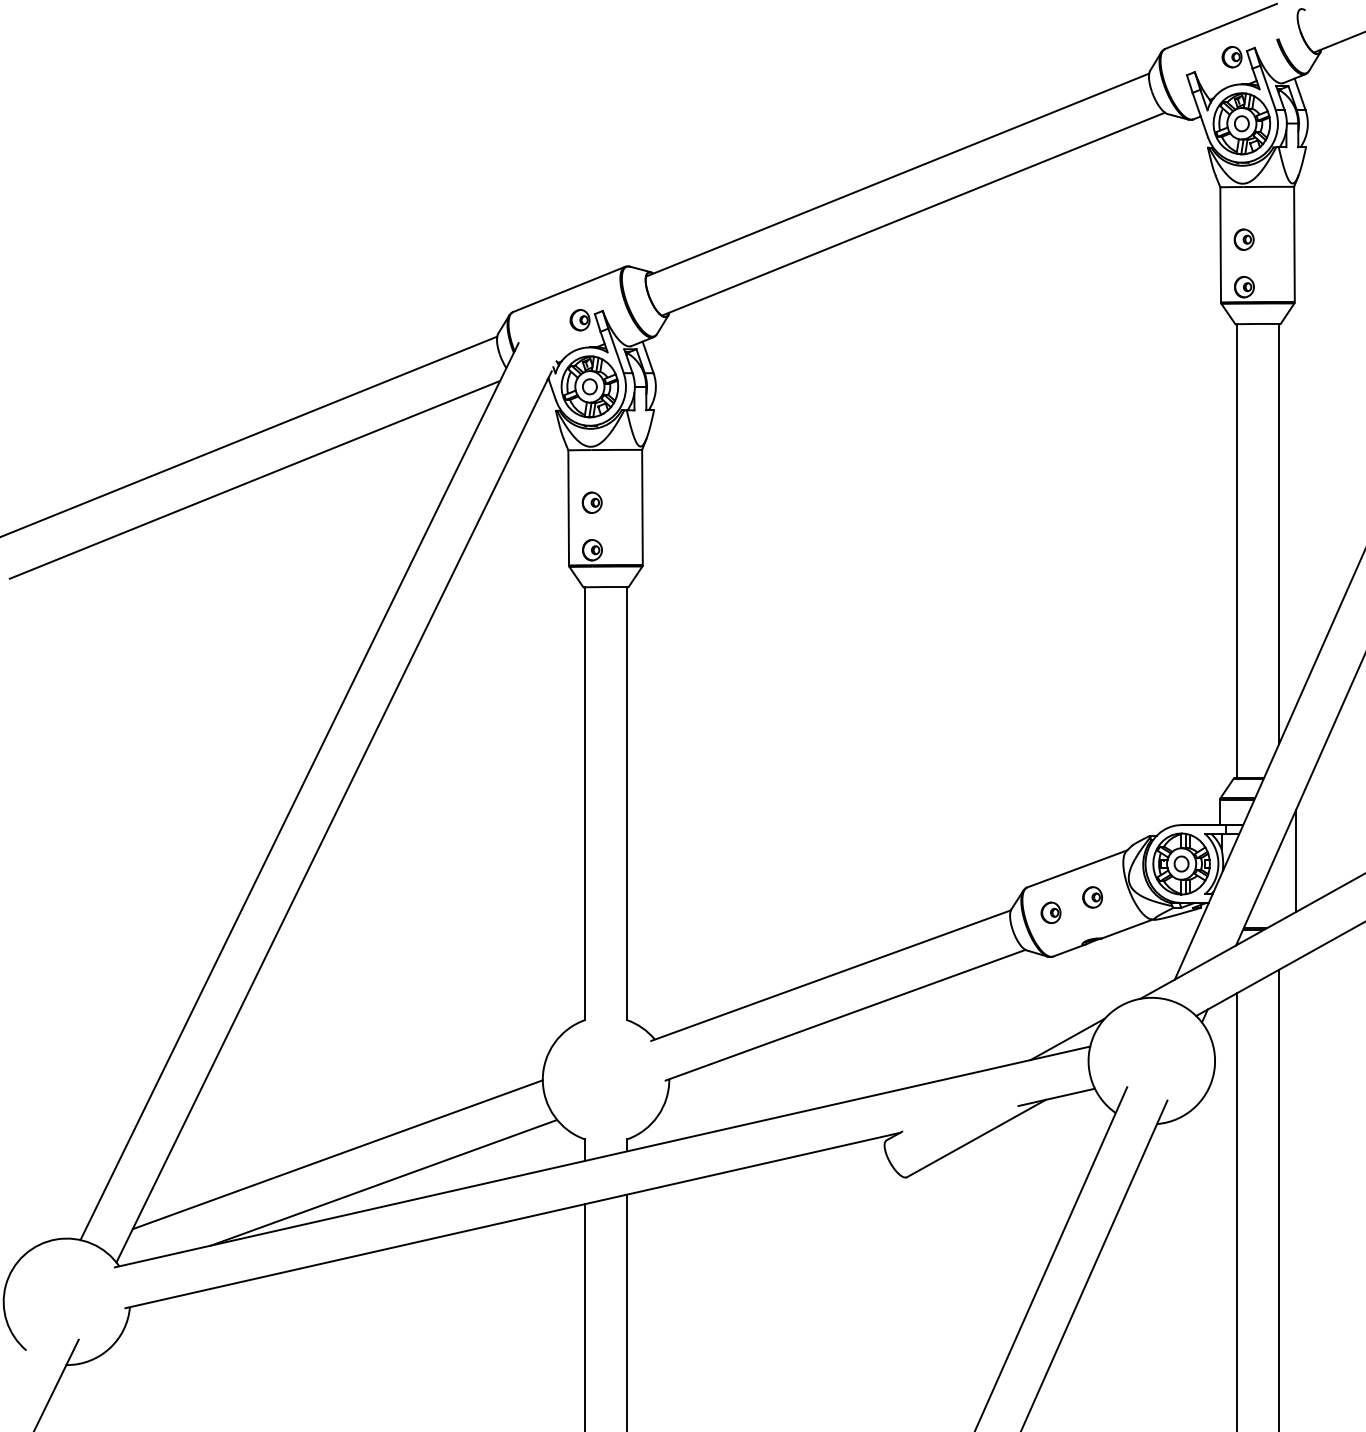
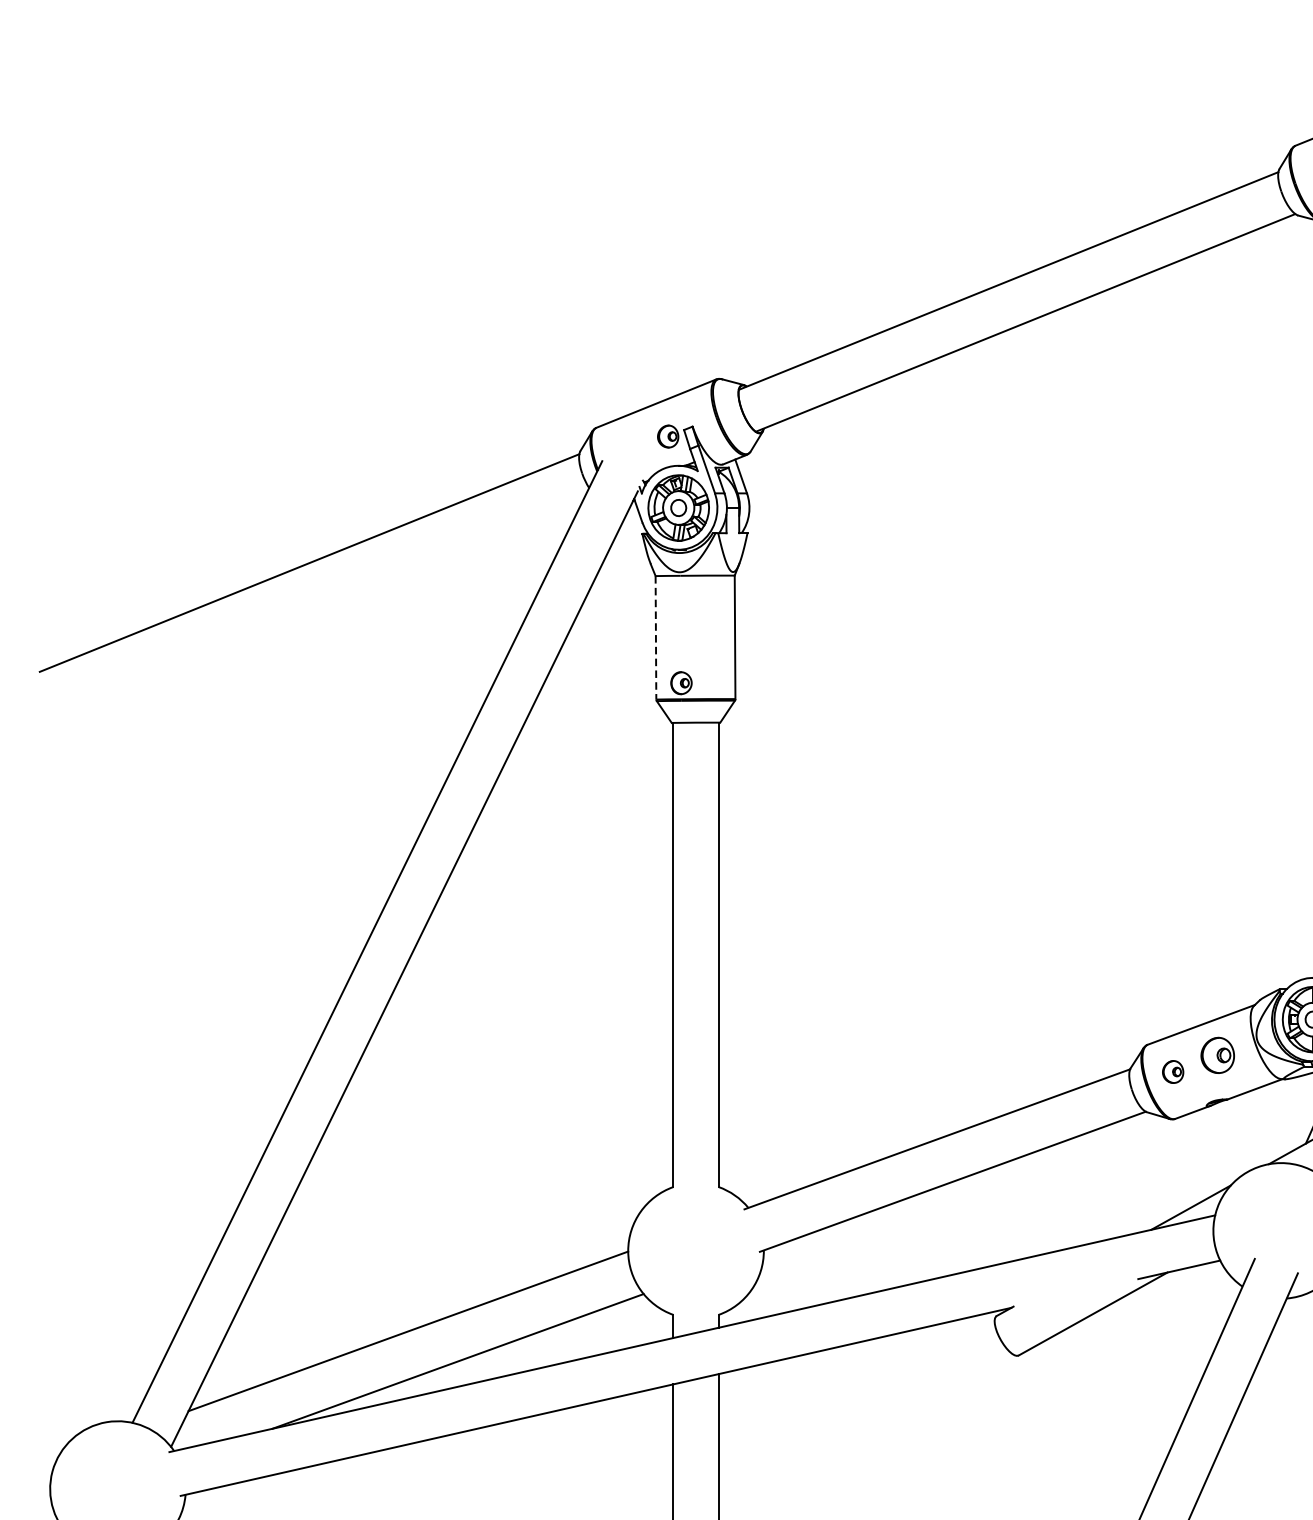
line: (254, 479) -> (319, 607), removed
part: (591, 502) -> (680, 632), removed
line: (568, 507) -> (655, 637), solid -> dashed
part: (1092, 897) -> (1217, 1055), size x1.6

